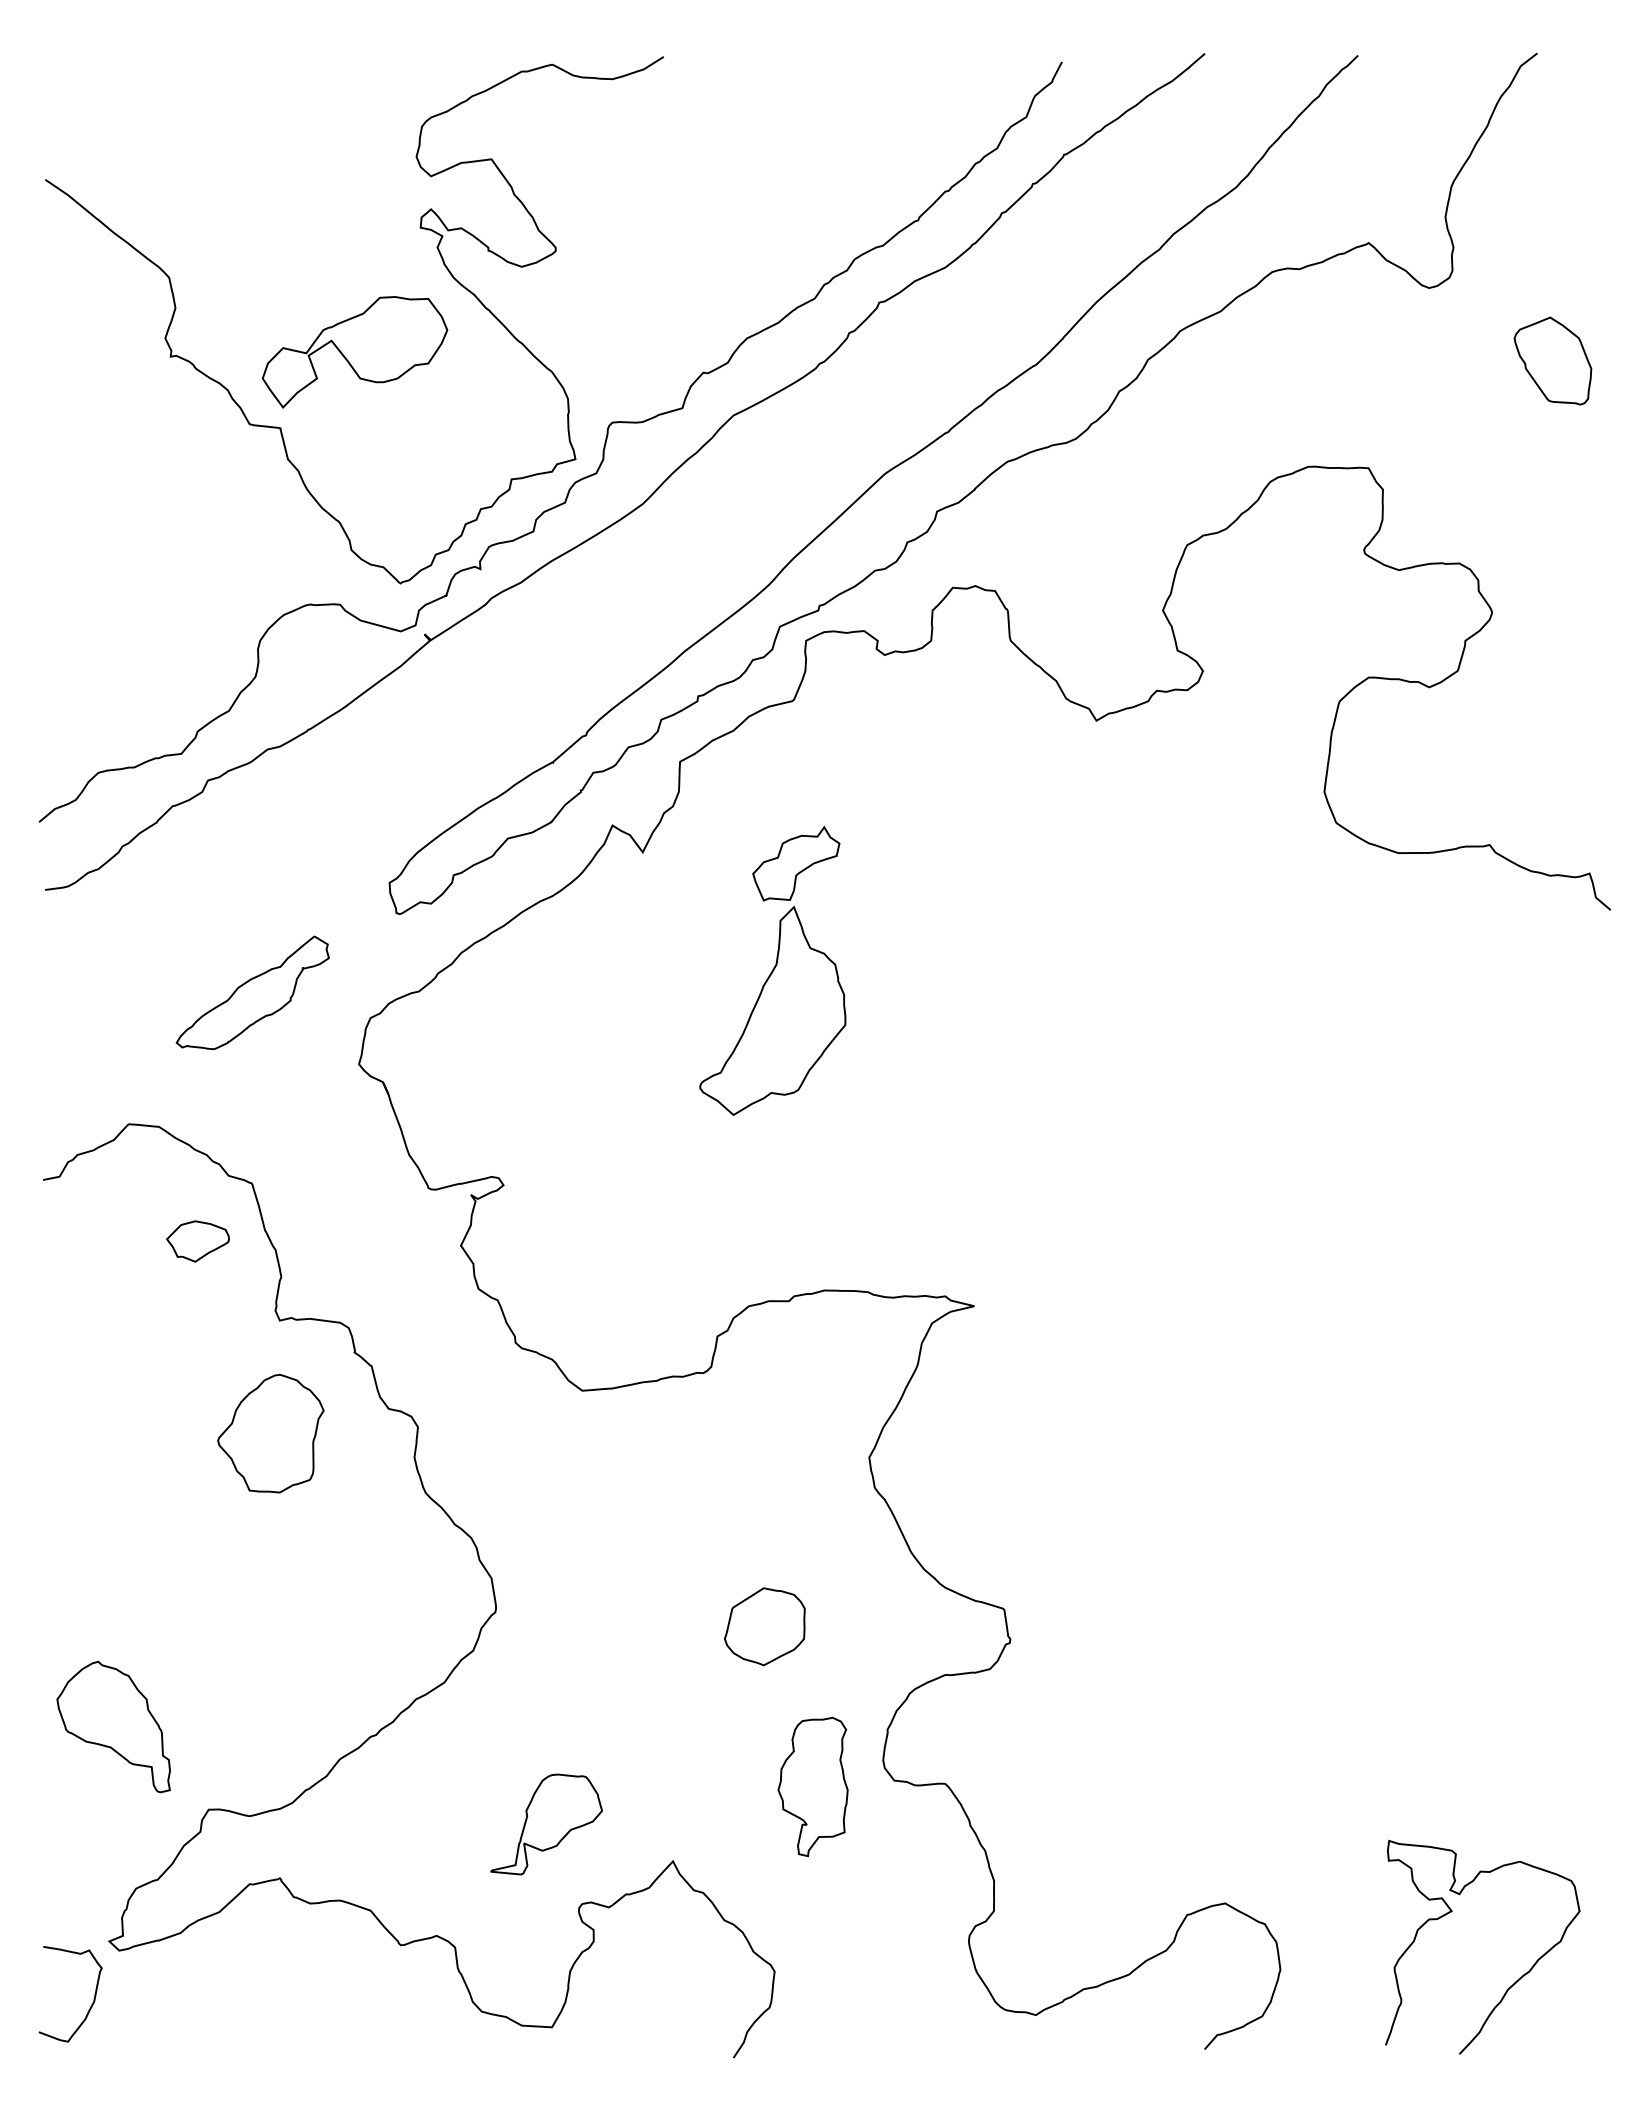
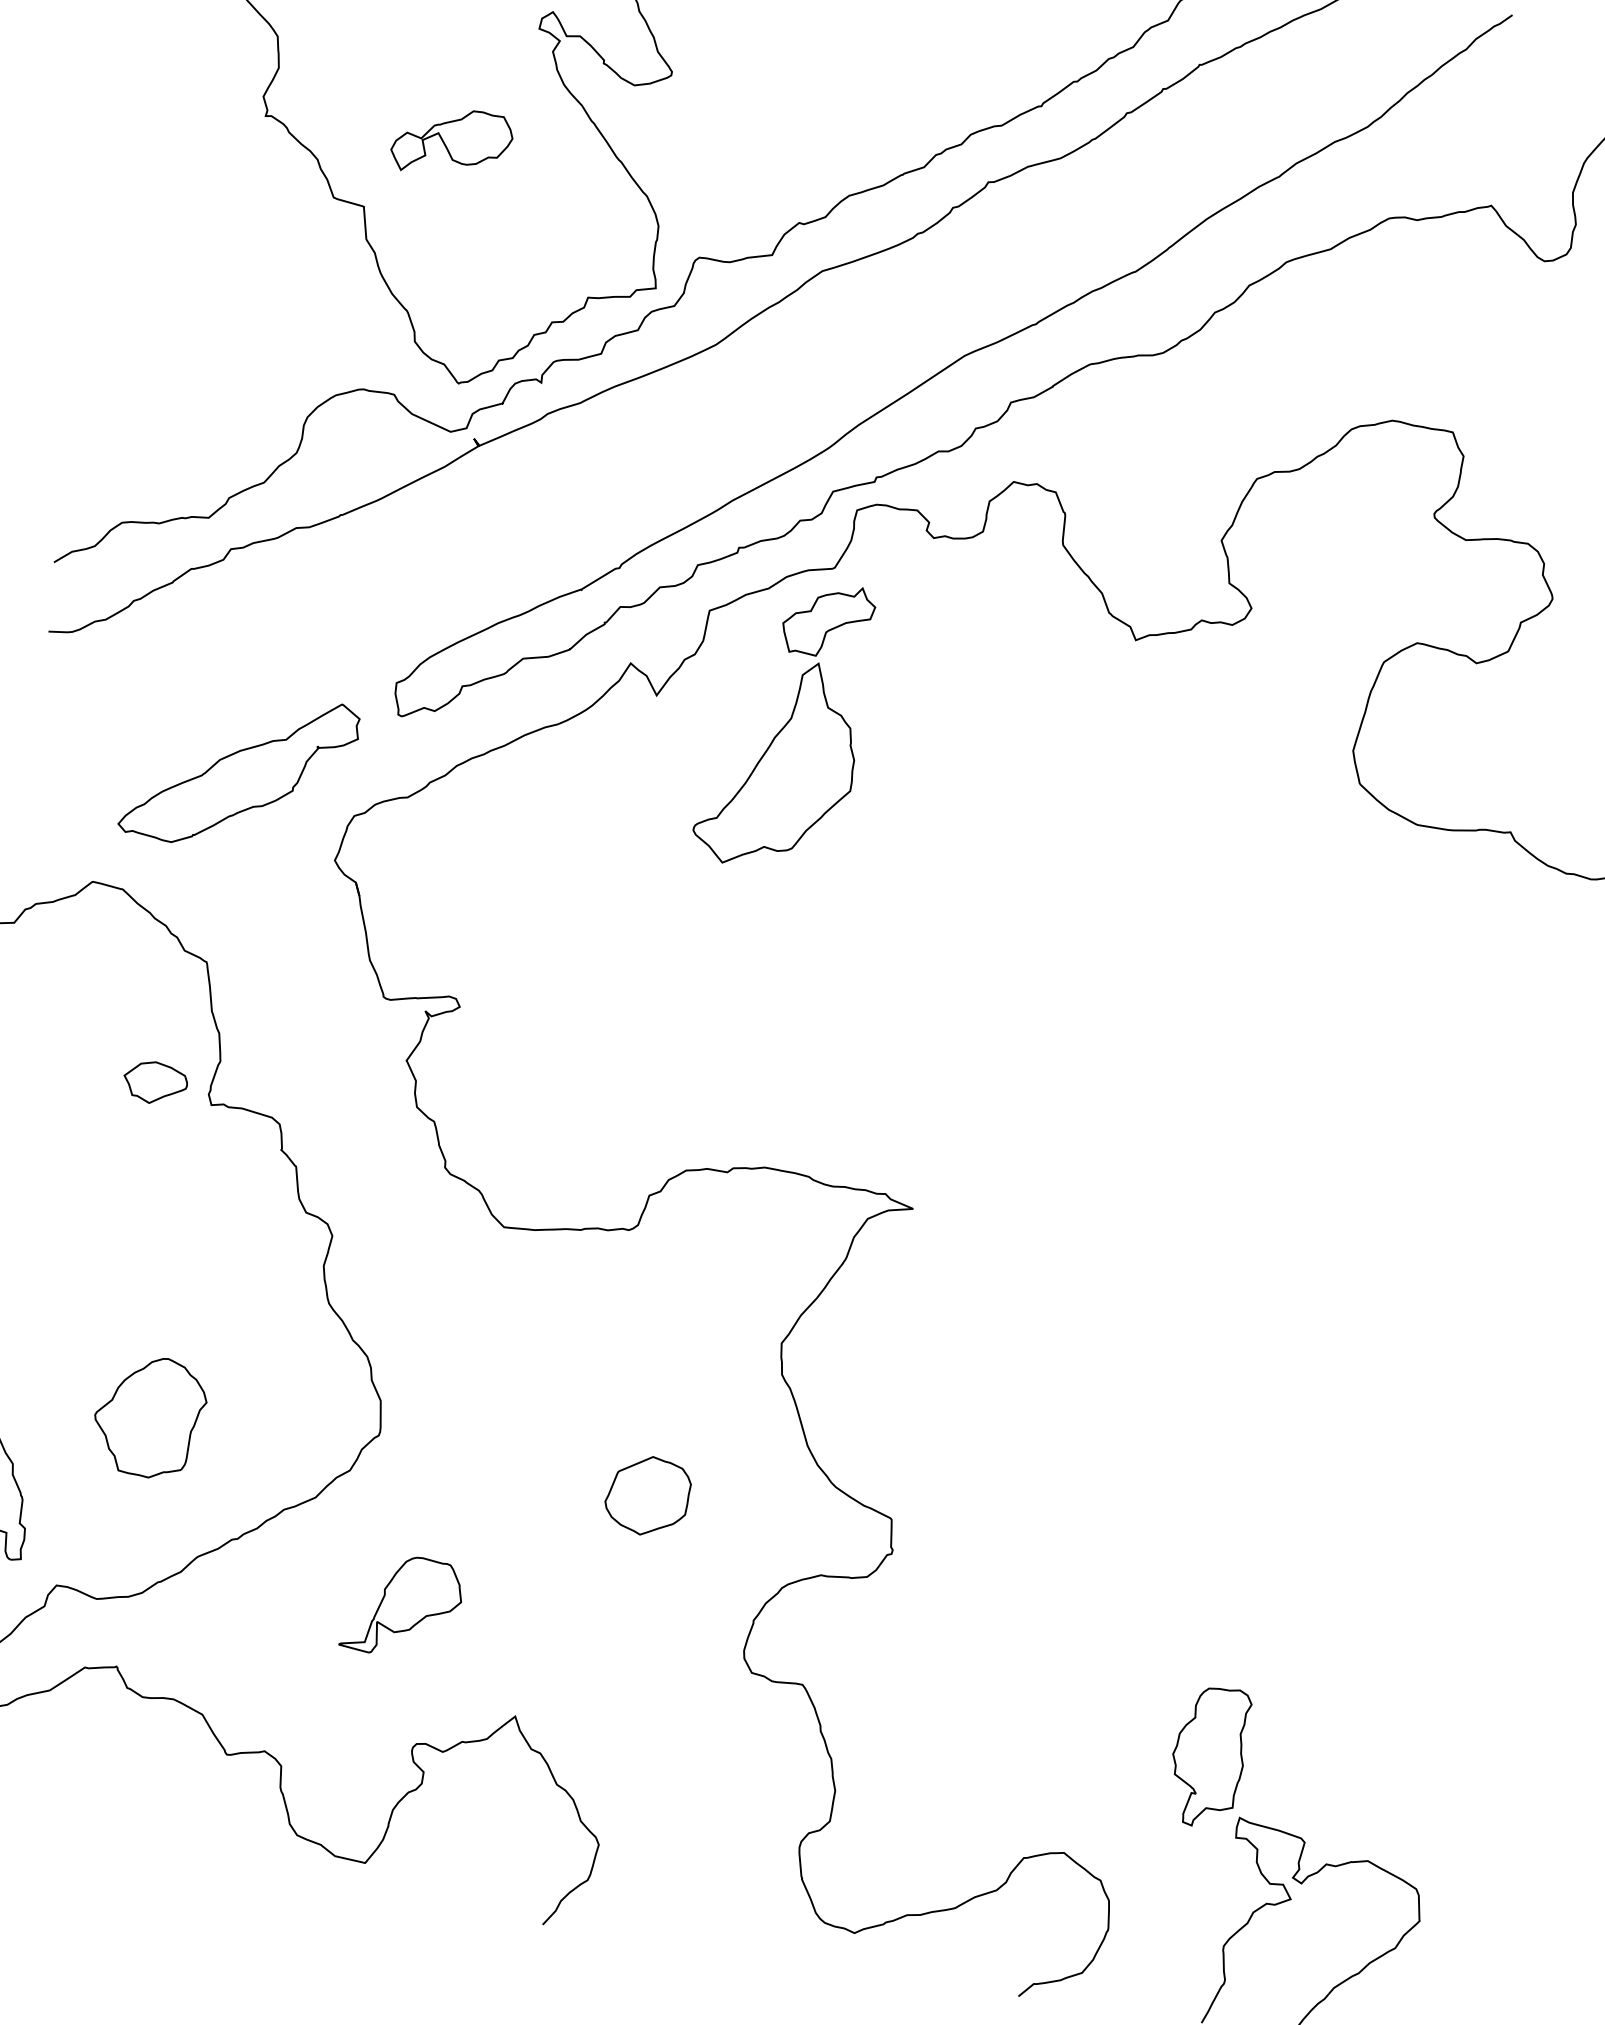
part: (354, 351) -> (451, 142), size x0.62
part: (772, 970) -> (786, 723), moved
part: (252, 992) -> (239, 770), size x1.43
part: (197, 1241) -> (154, 1083), moved
part: (270, 1433) -> (149, 1416), moved
part: (812, 1786) -> (1208, 1756), moved
part: (546, 1824) -> (402, 1606), moved

